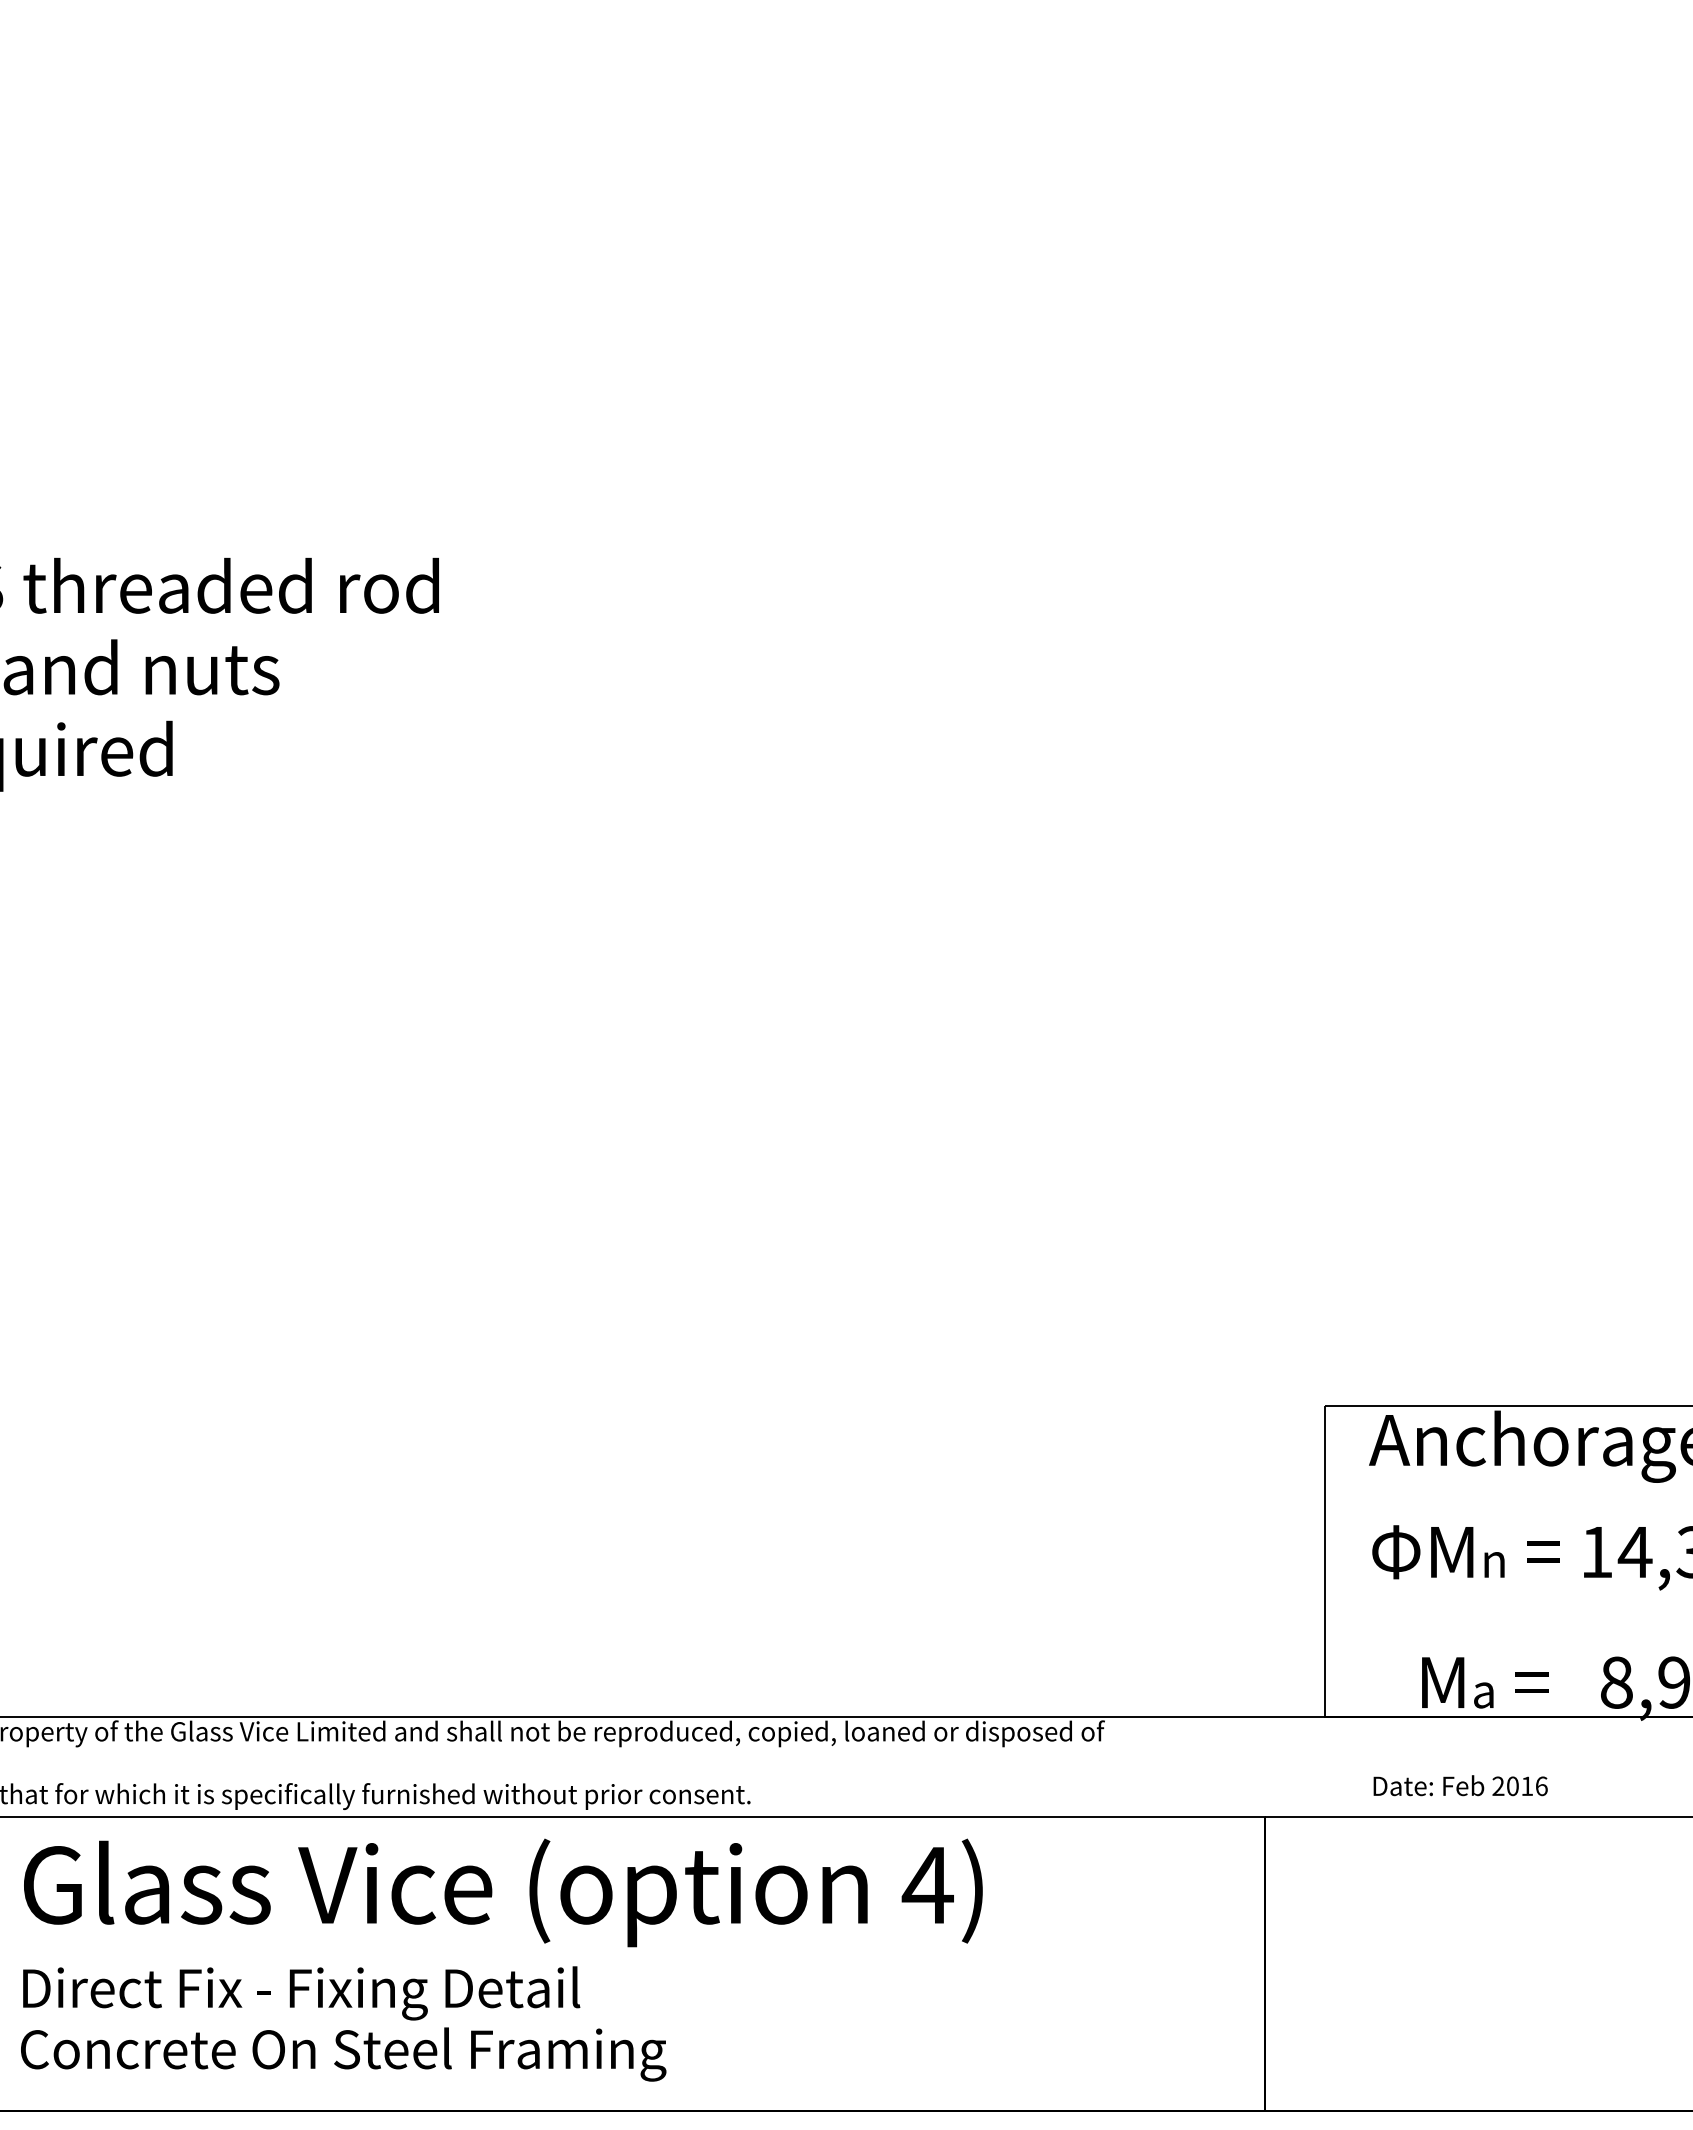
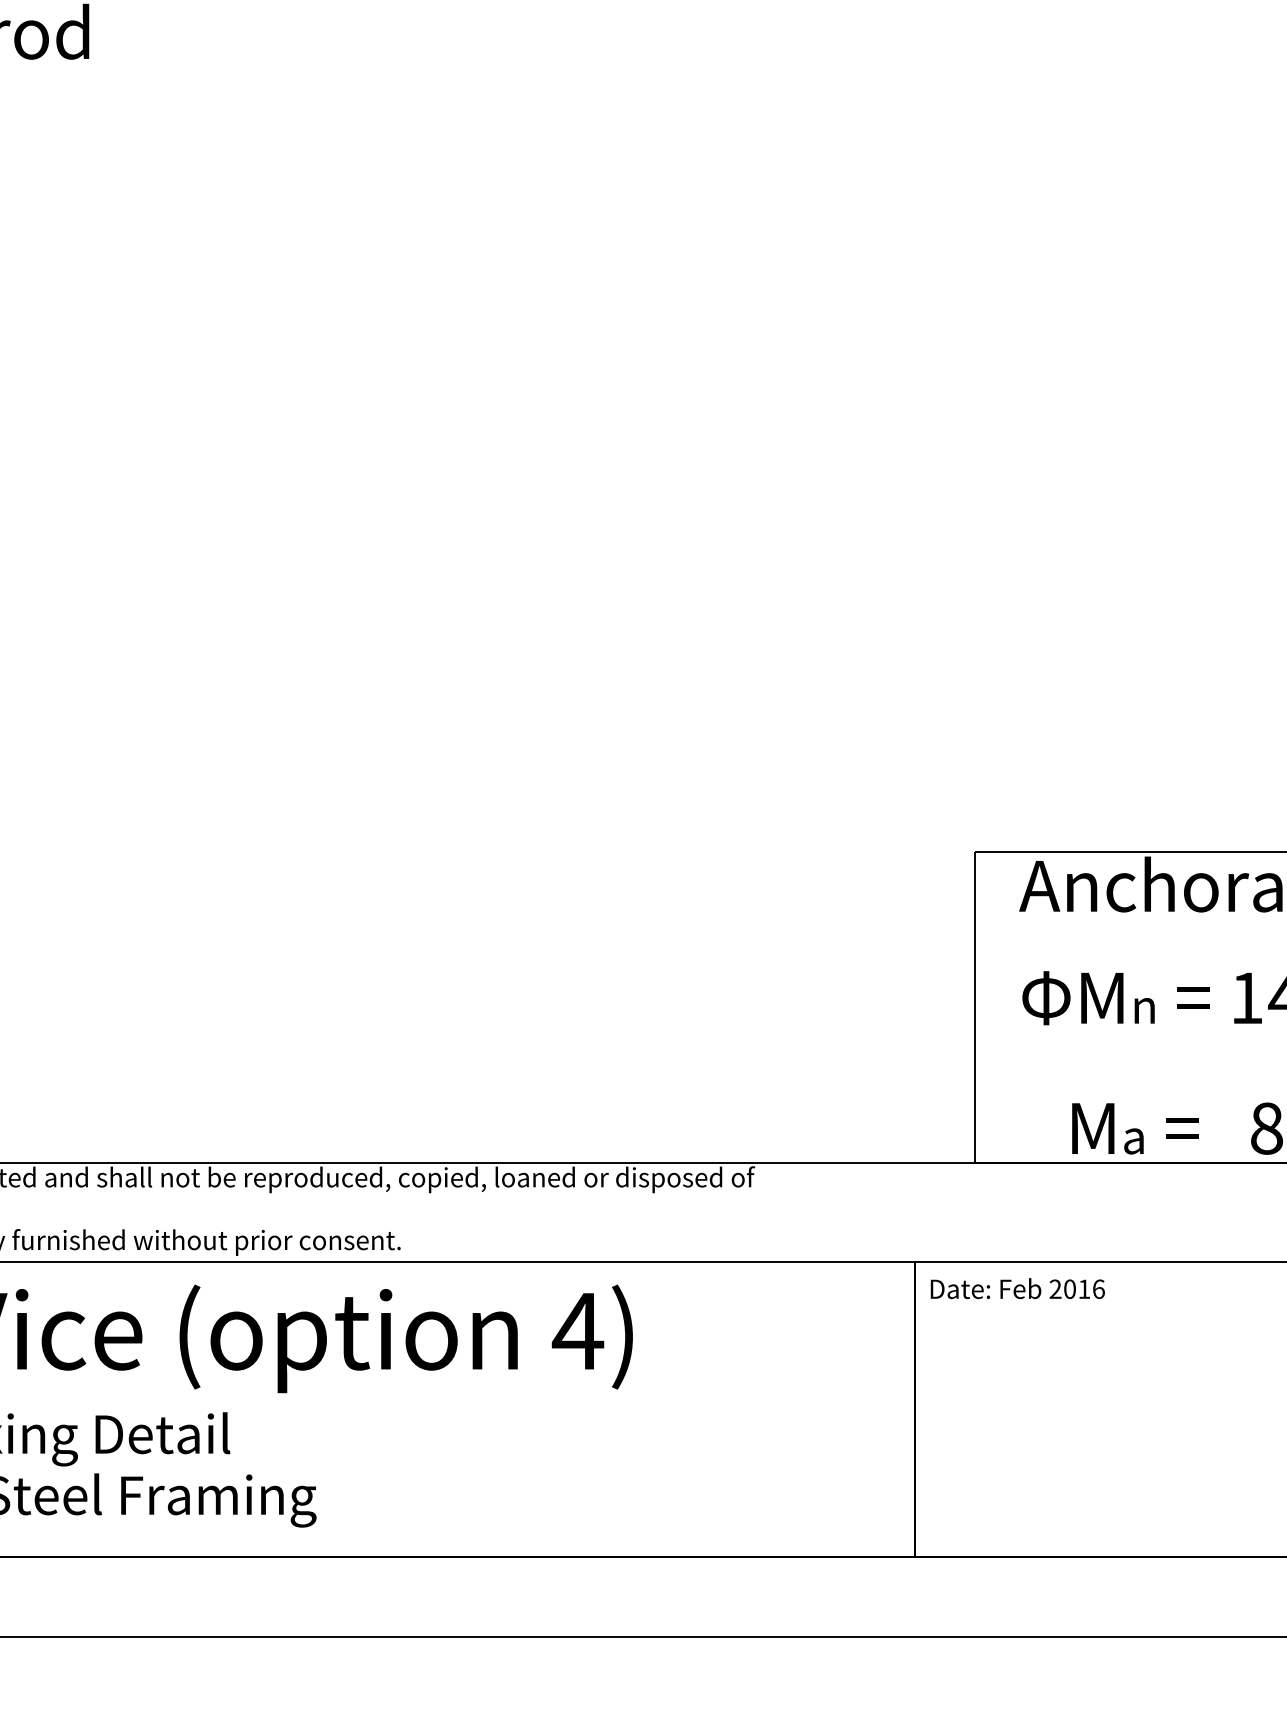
text: (1460, 1785) -> (1017, 1288), moved

